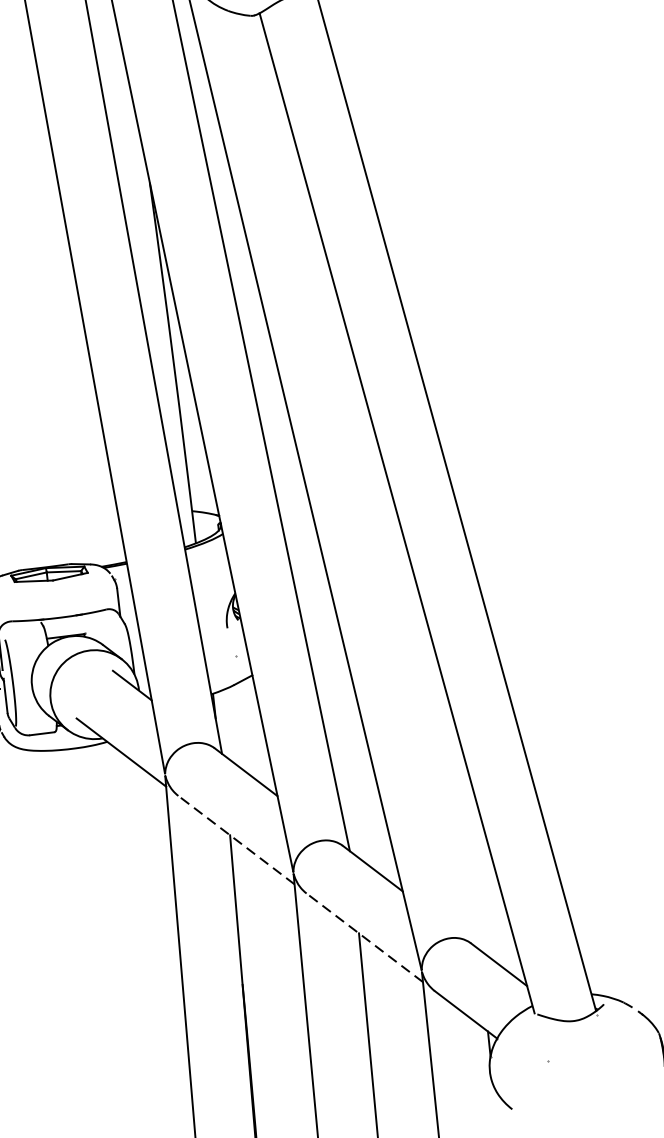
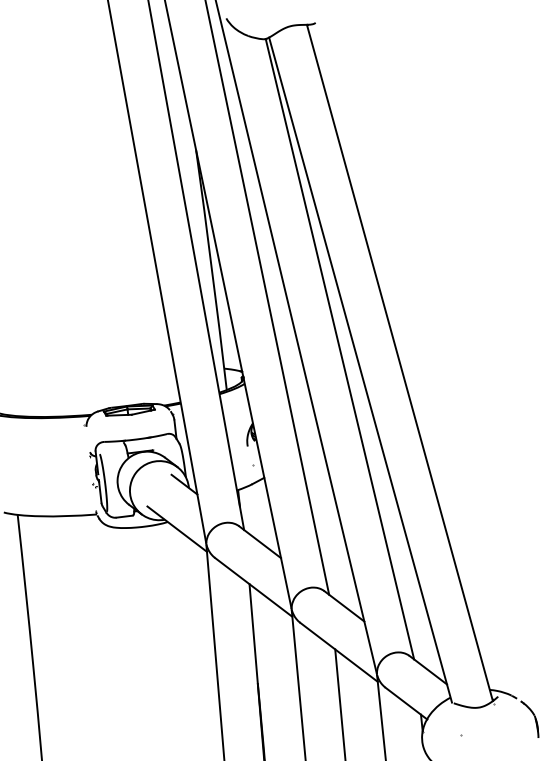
line: (365, 482) -> (339, 349), added
line: (236, 840) -> (253, 587), dashed -> solid
line: (365, 938) -> (339, 652), dashed -> solid

